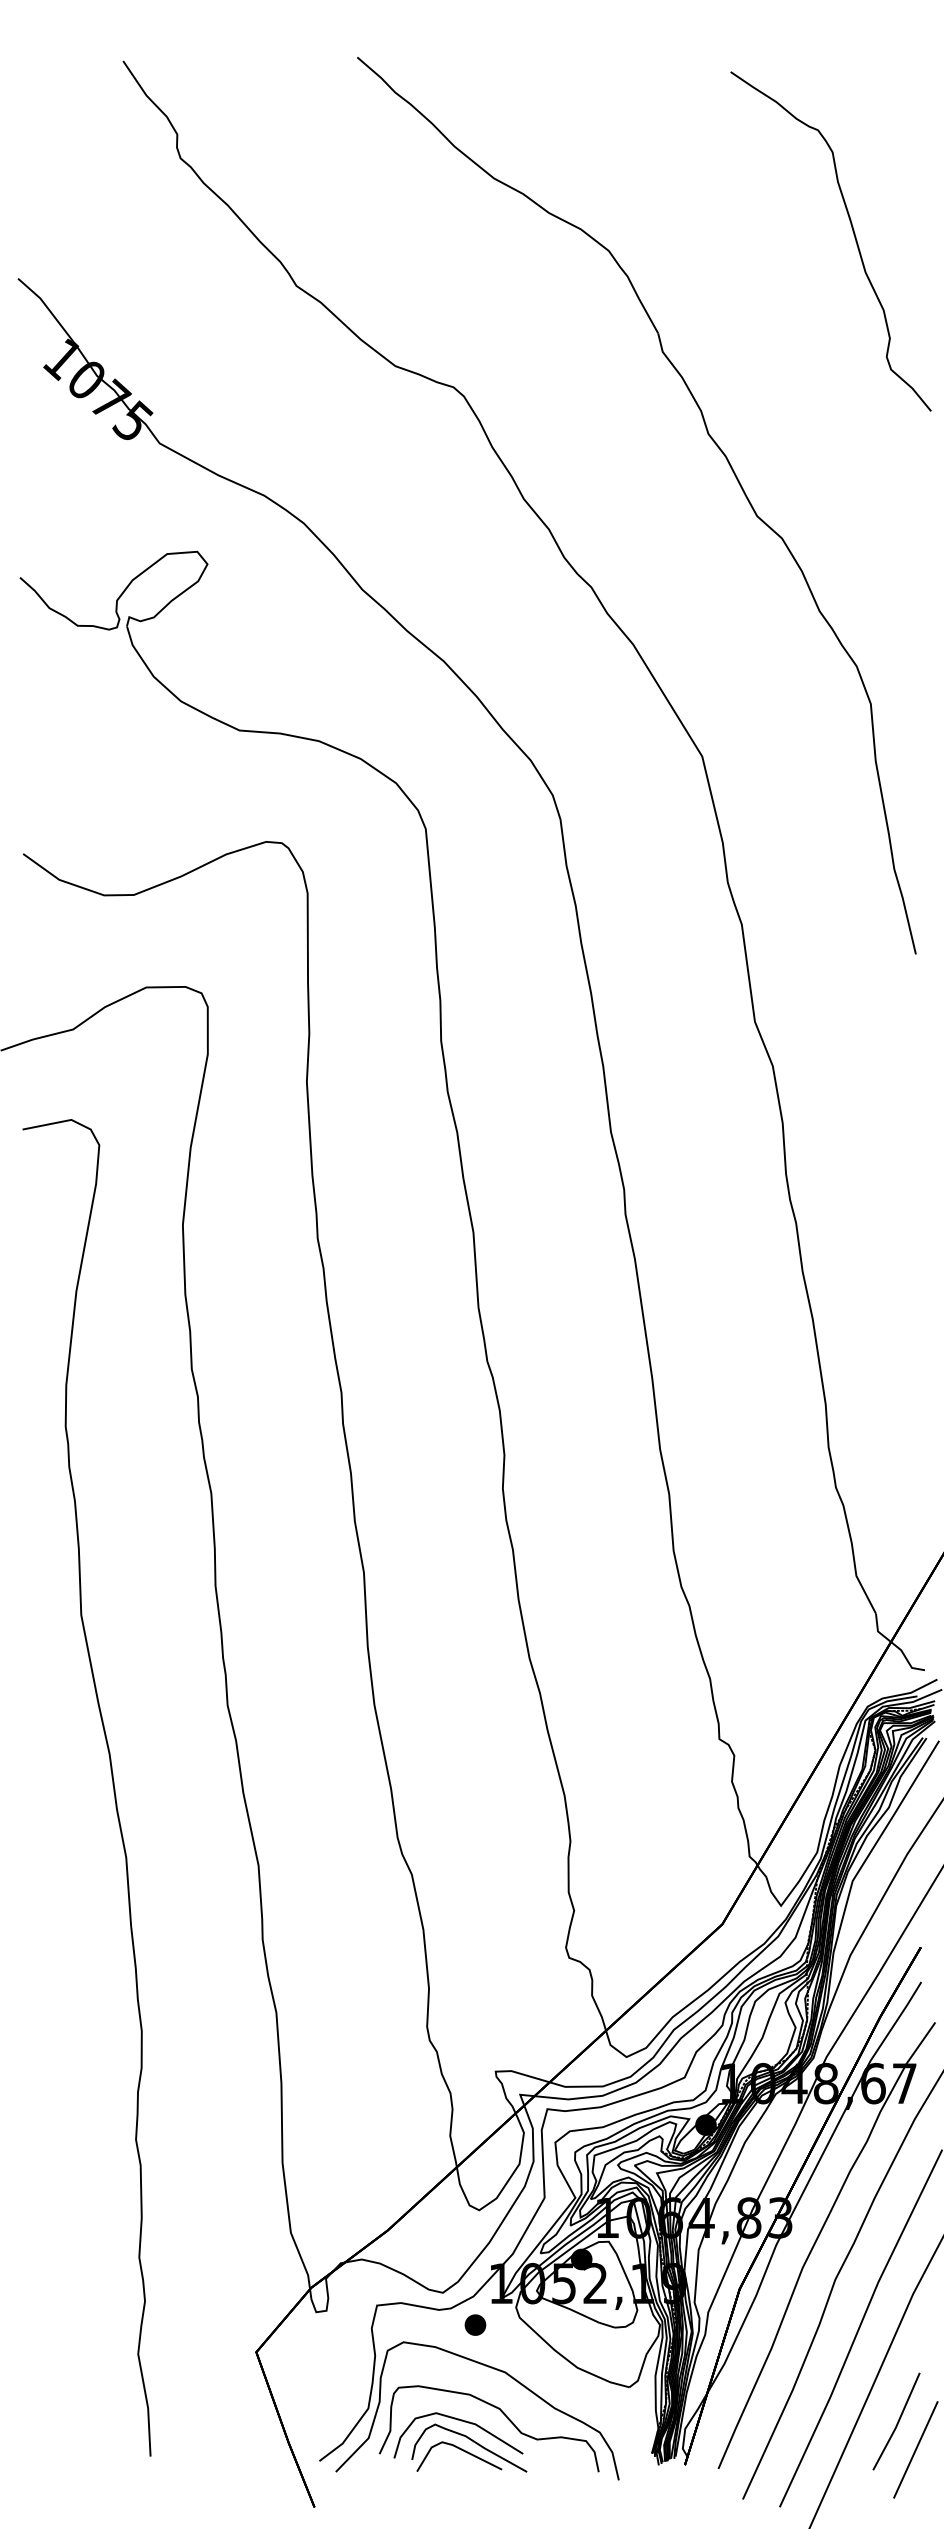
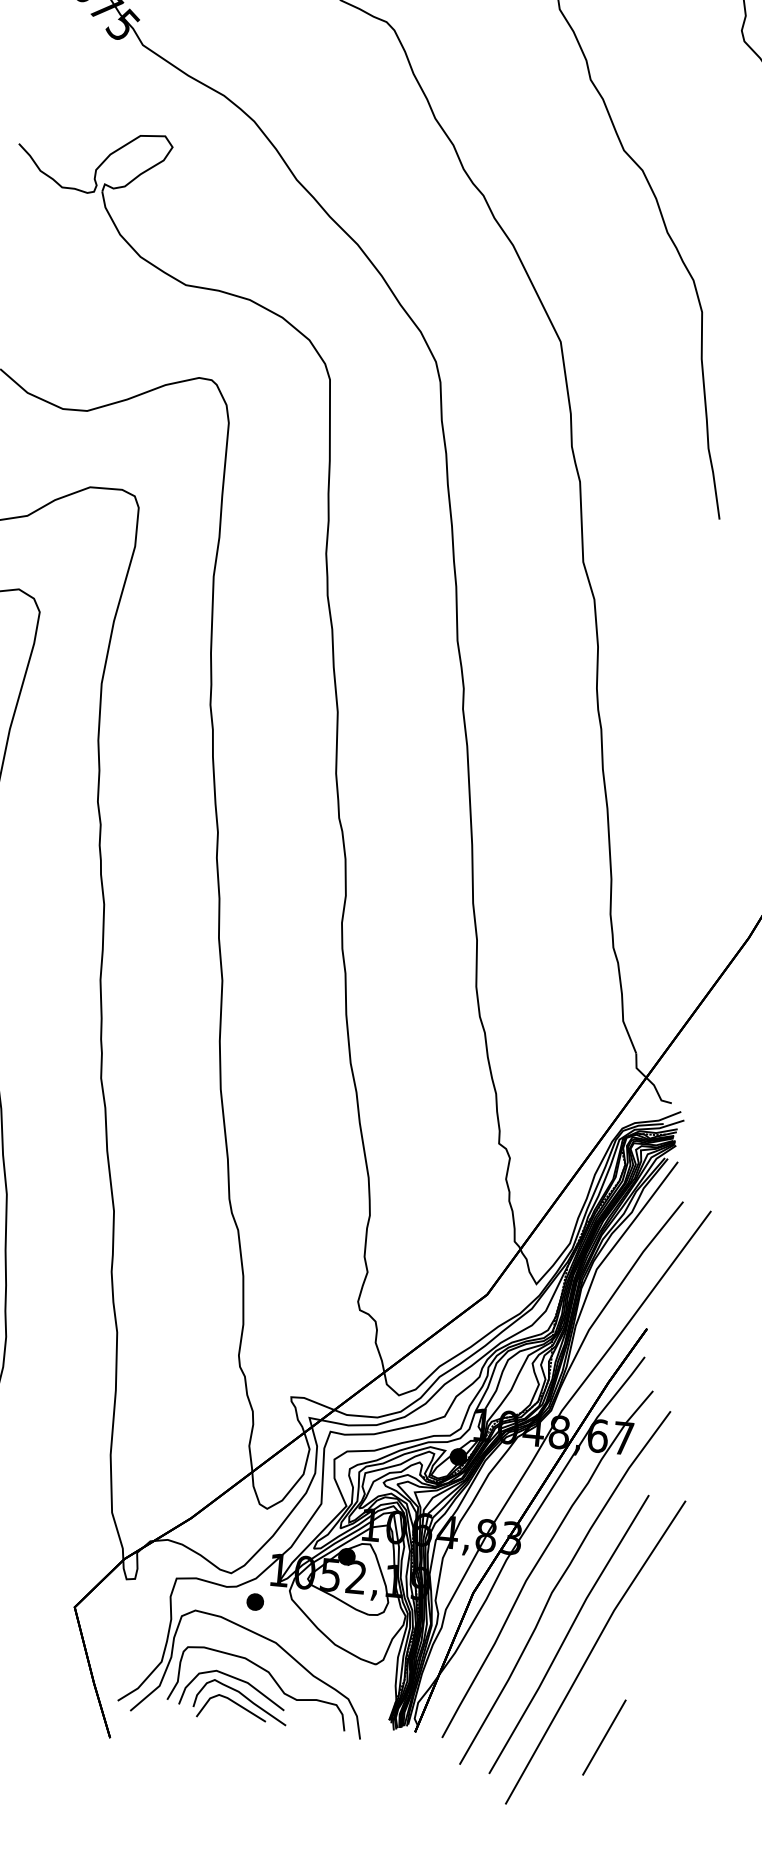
part: (896, 2421) -> (590, 1712), removed

